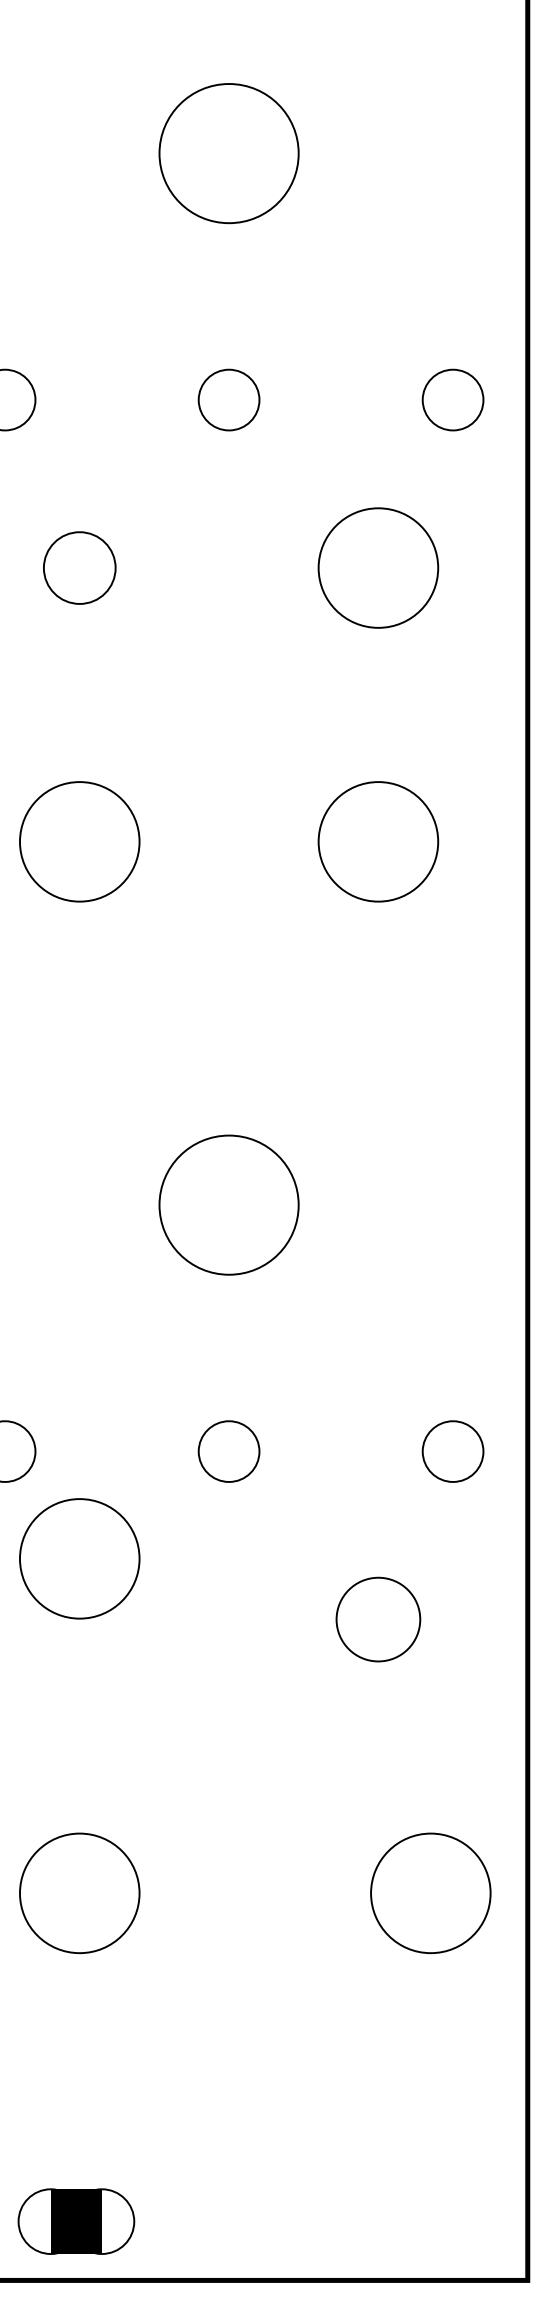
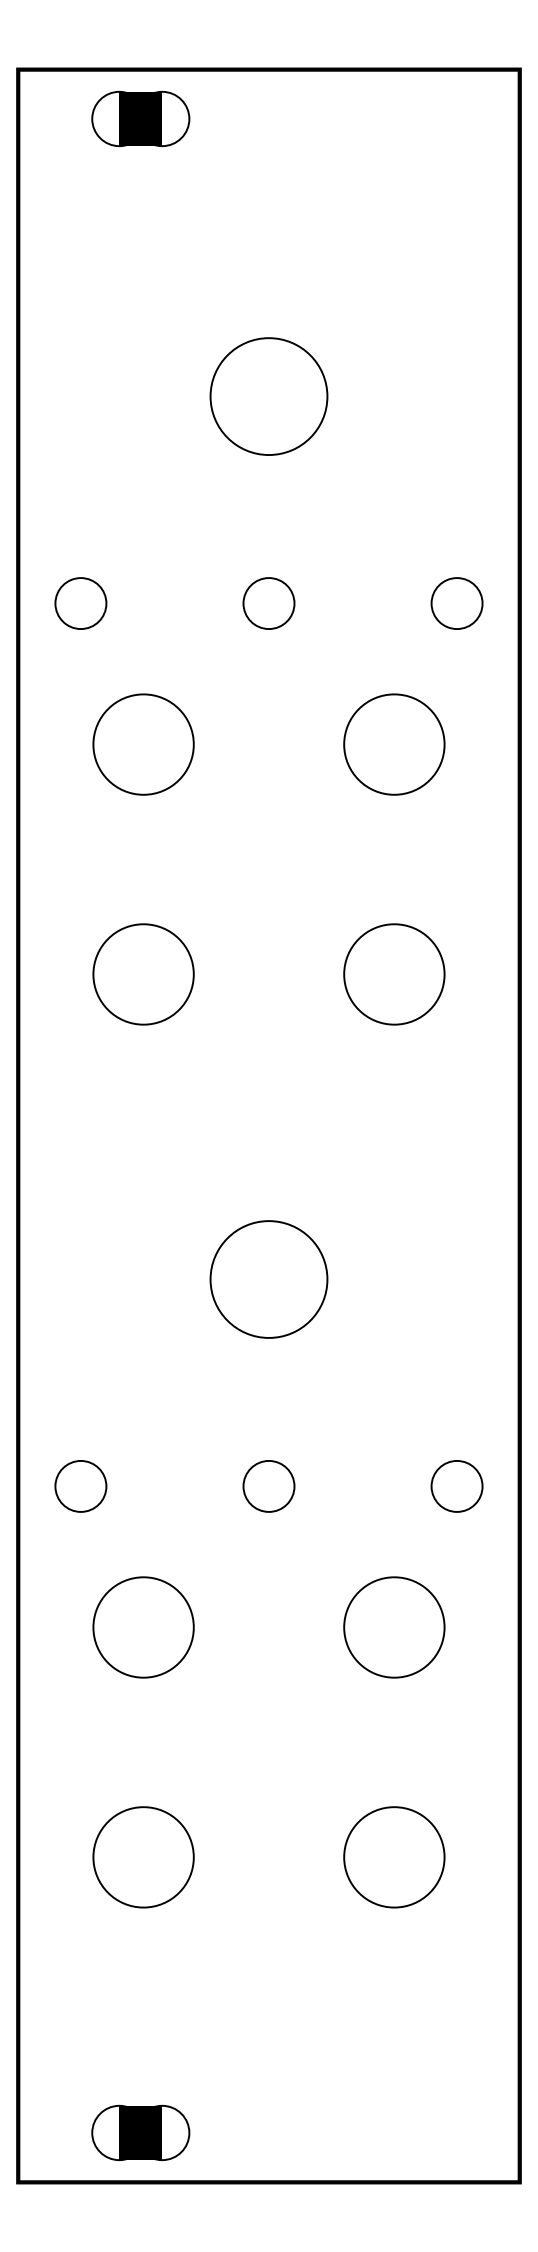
circle: (79, 567) -> (143, 744), size x1.67
circle: (79, 1558) -> (143, 1627), moved
circle: (378, 1619) -> (394, 1627), size x1.43
circle: (430, 1893) -> (394, 1857), moved

